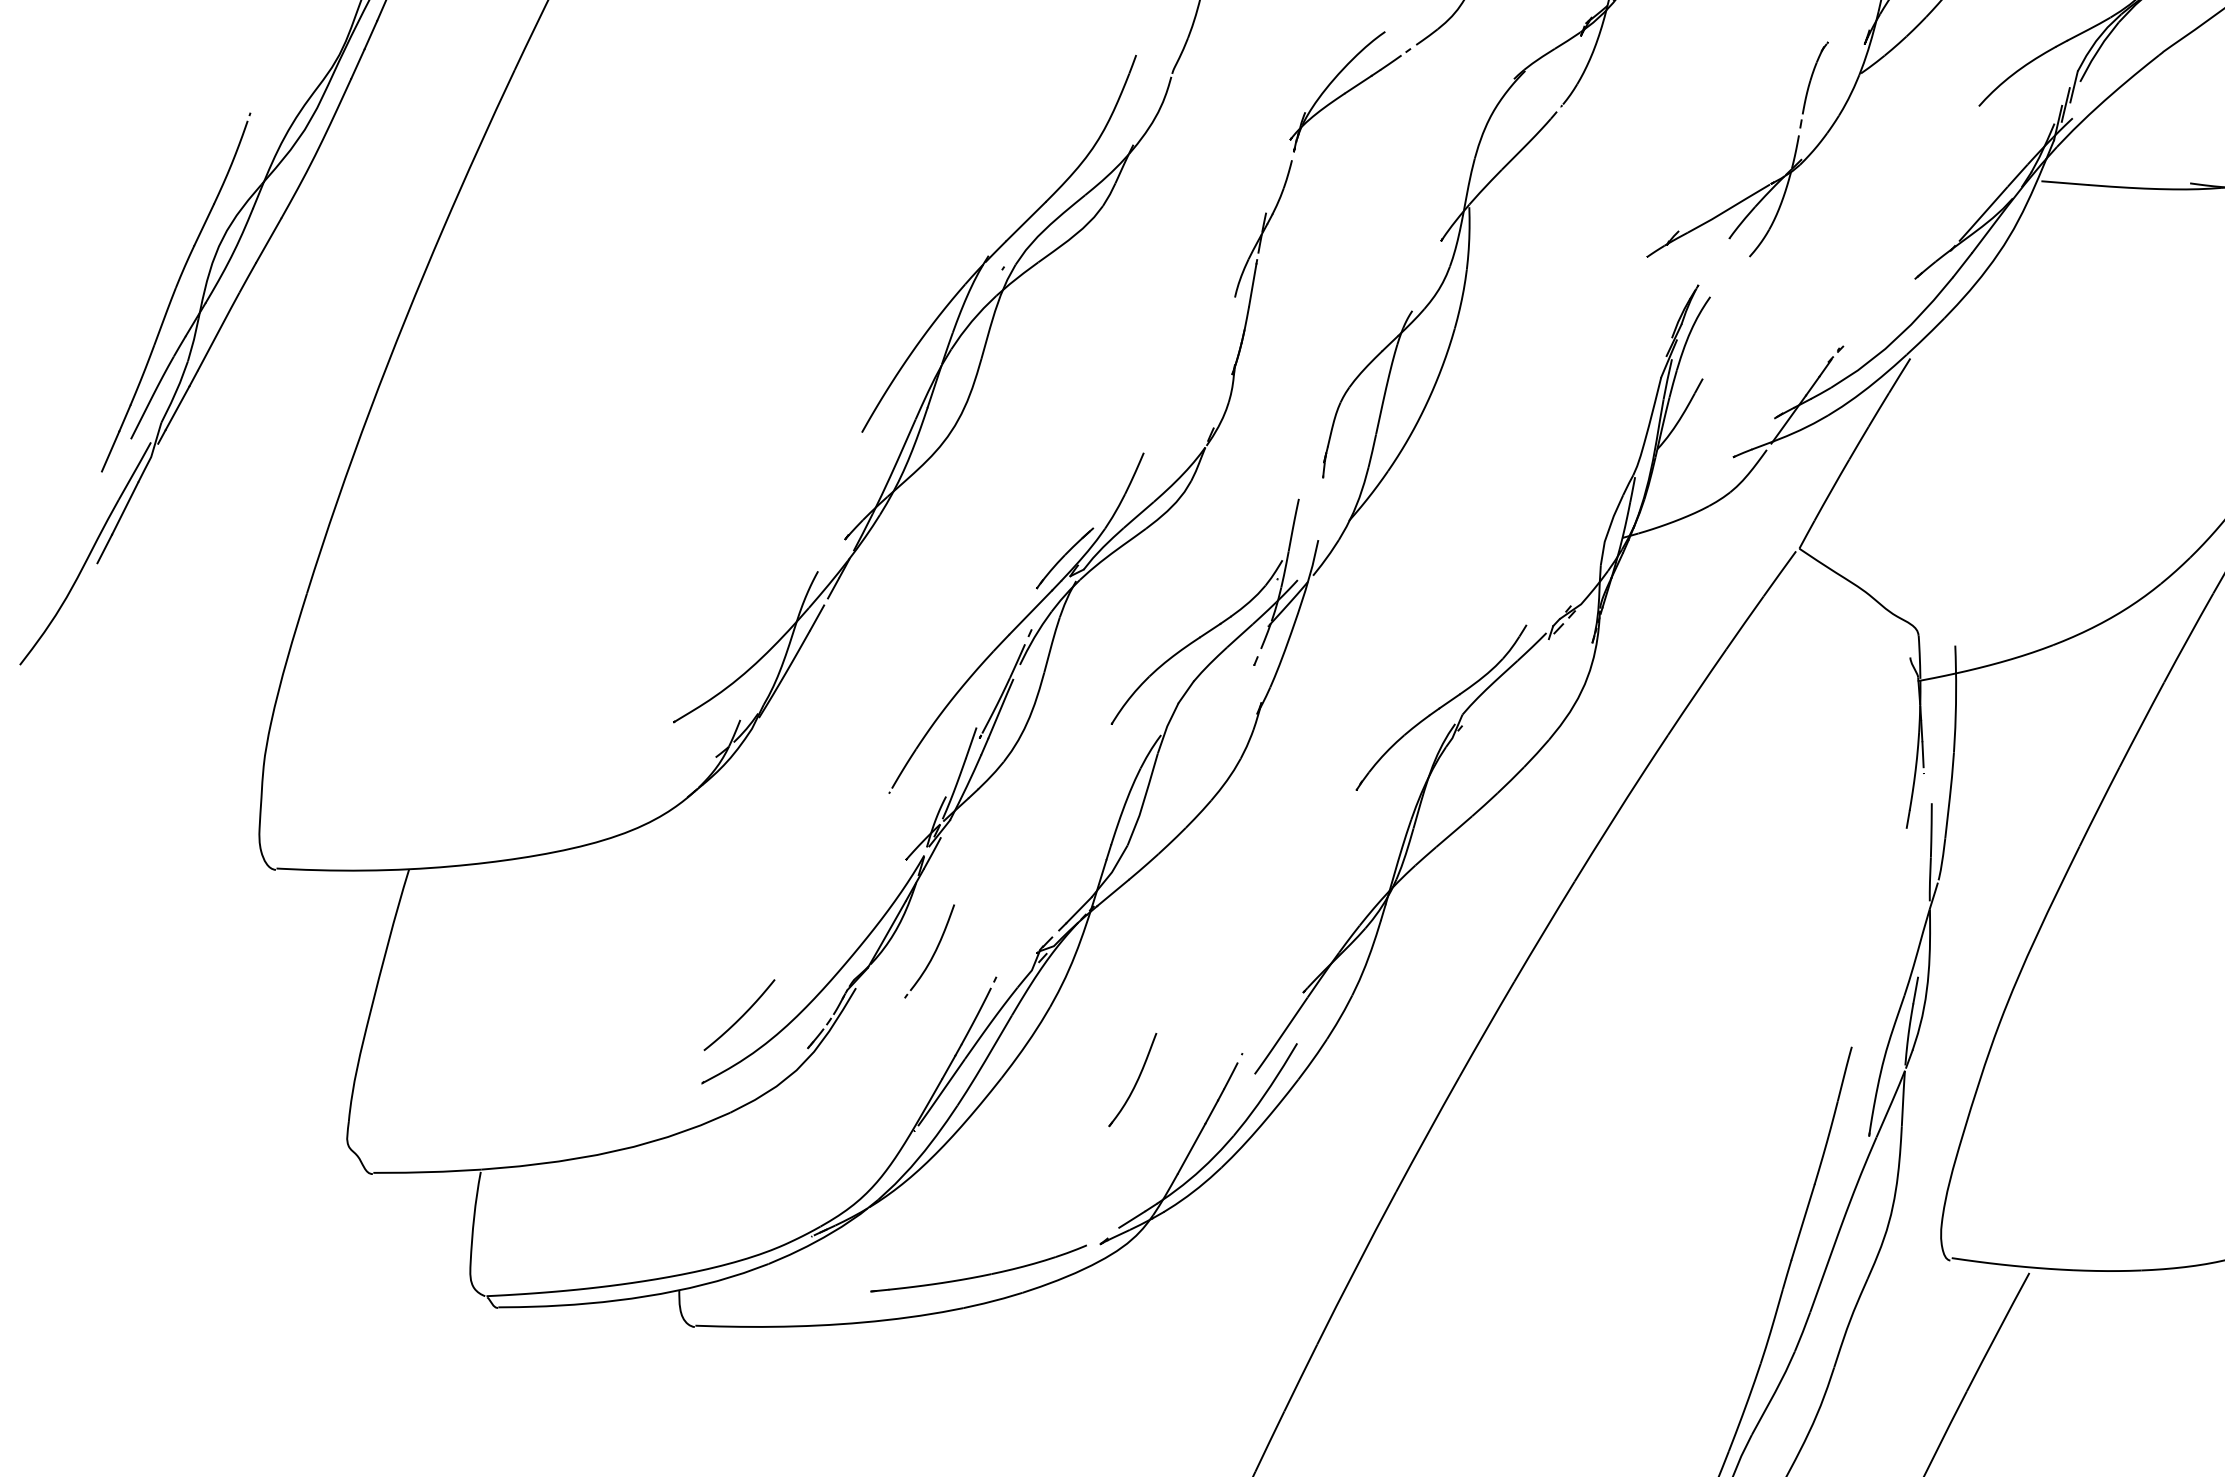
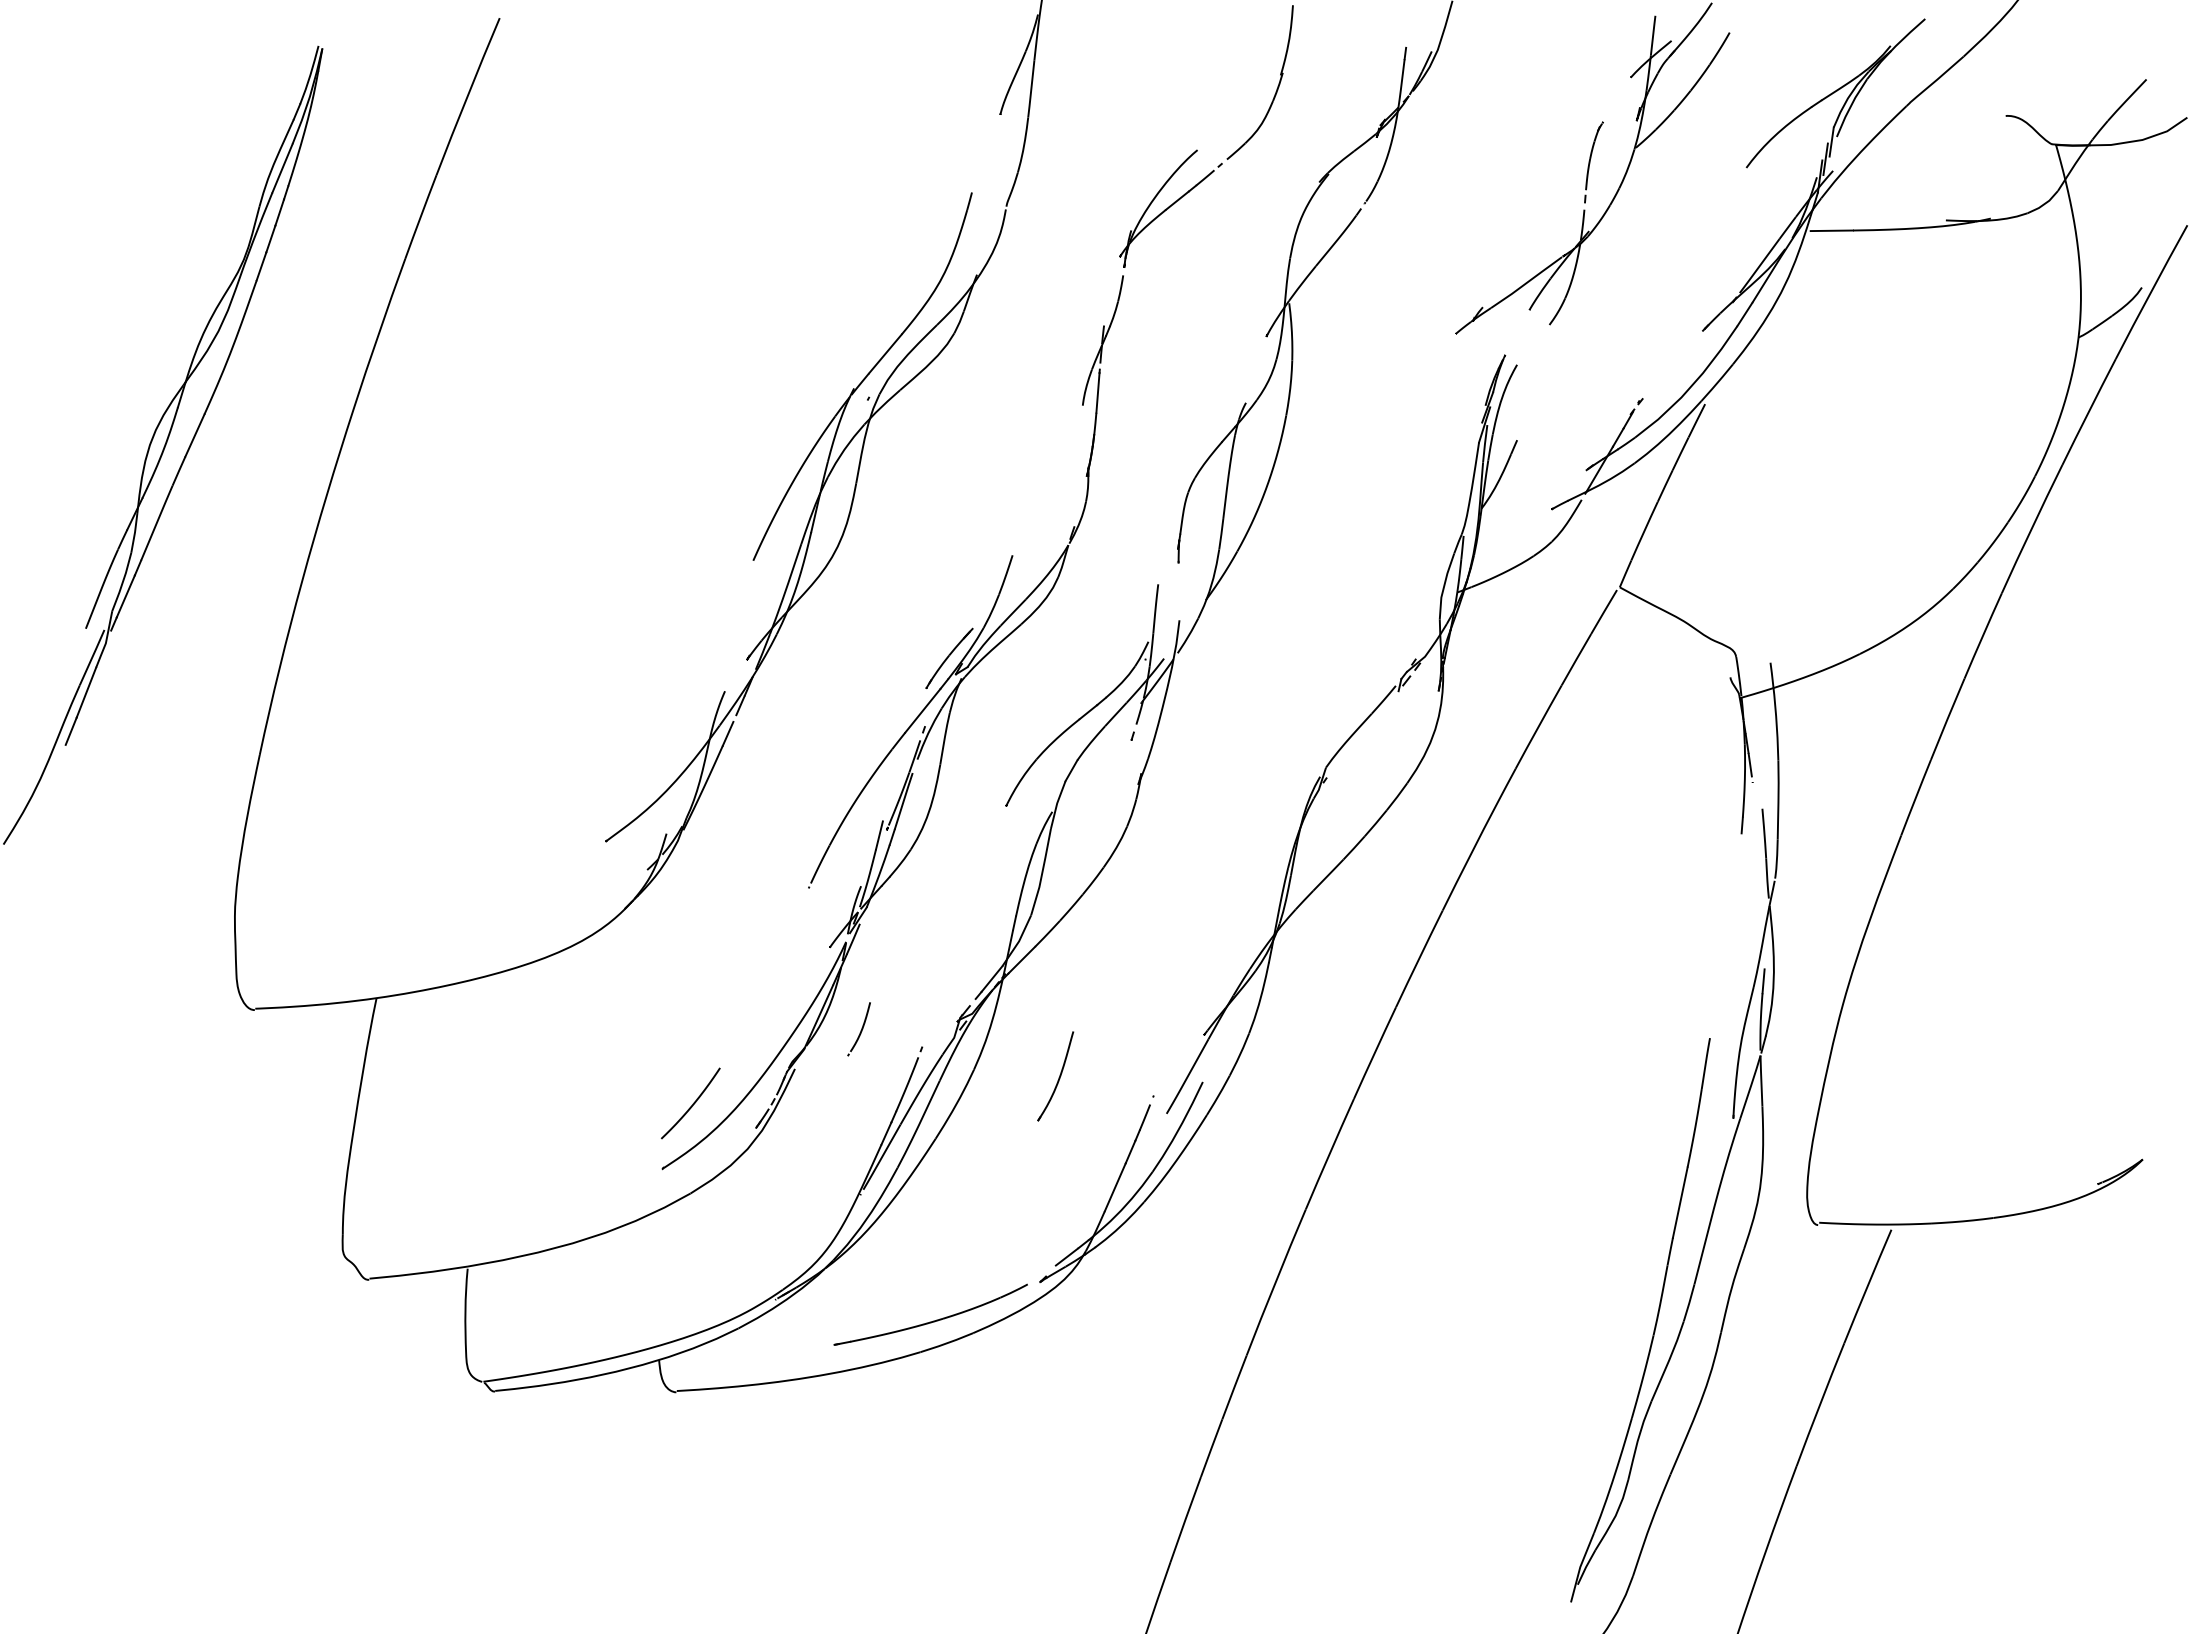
part: (175, 292) -> (114, 490), removed
part: (1440, 707) -> (1305, 762), removed
part: (928, 951) -> (858, 1029), size x0.6
part: (1132, 1080) -> (1055, 1076), moved

